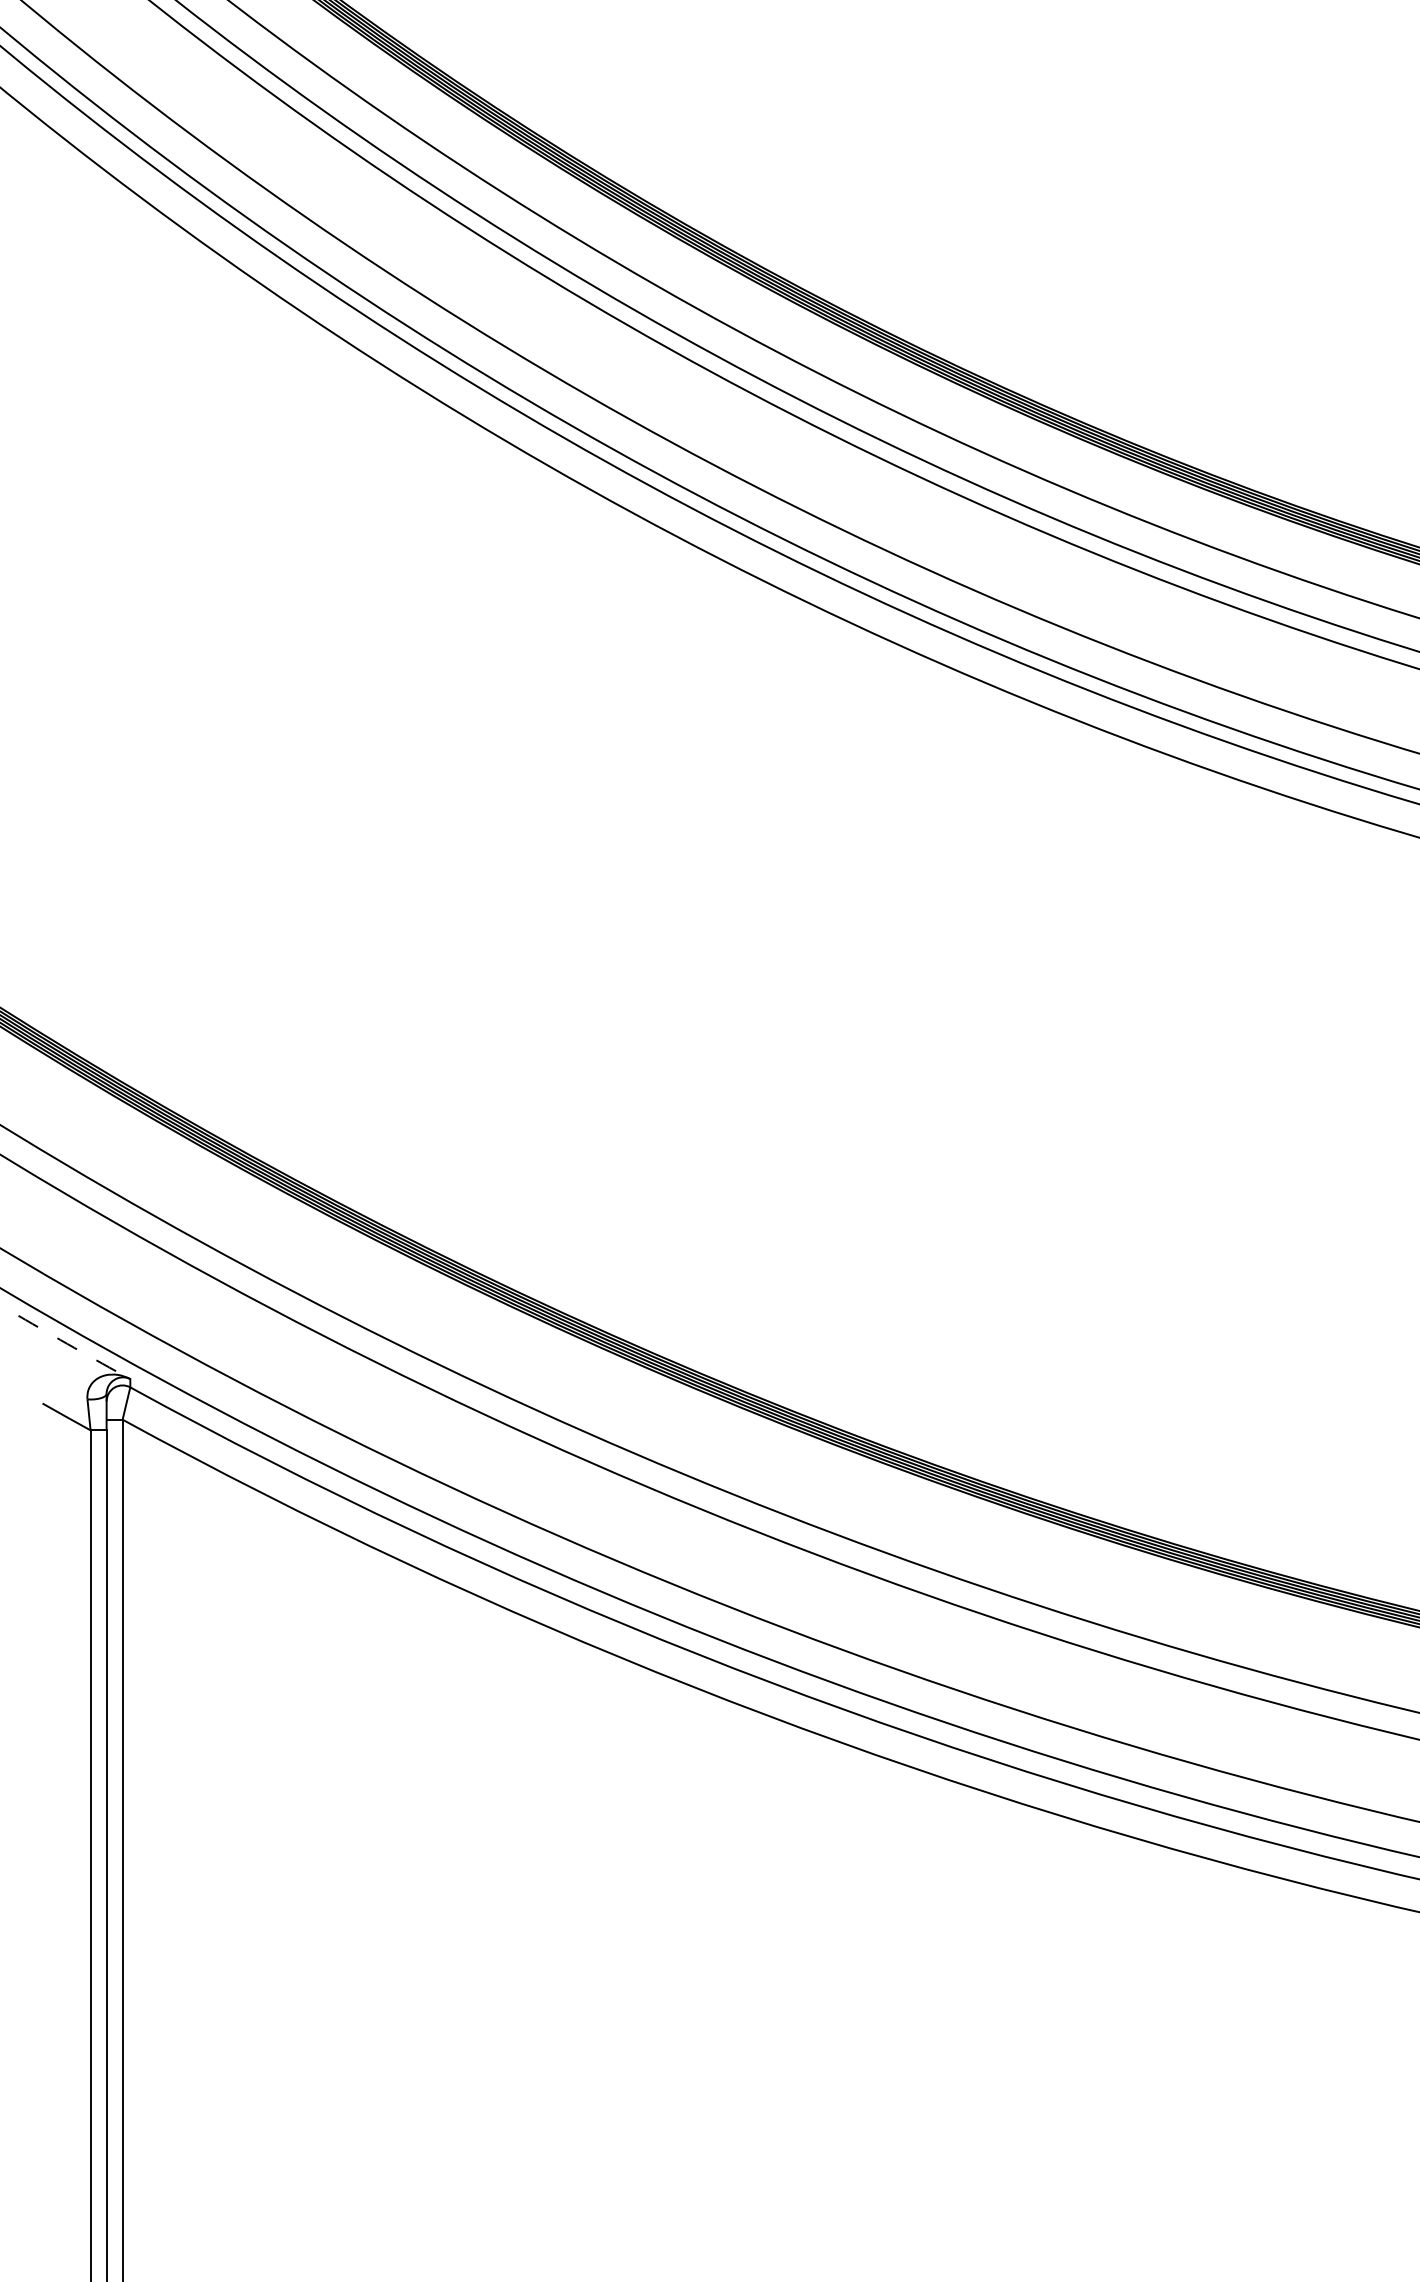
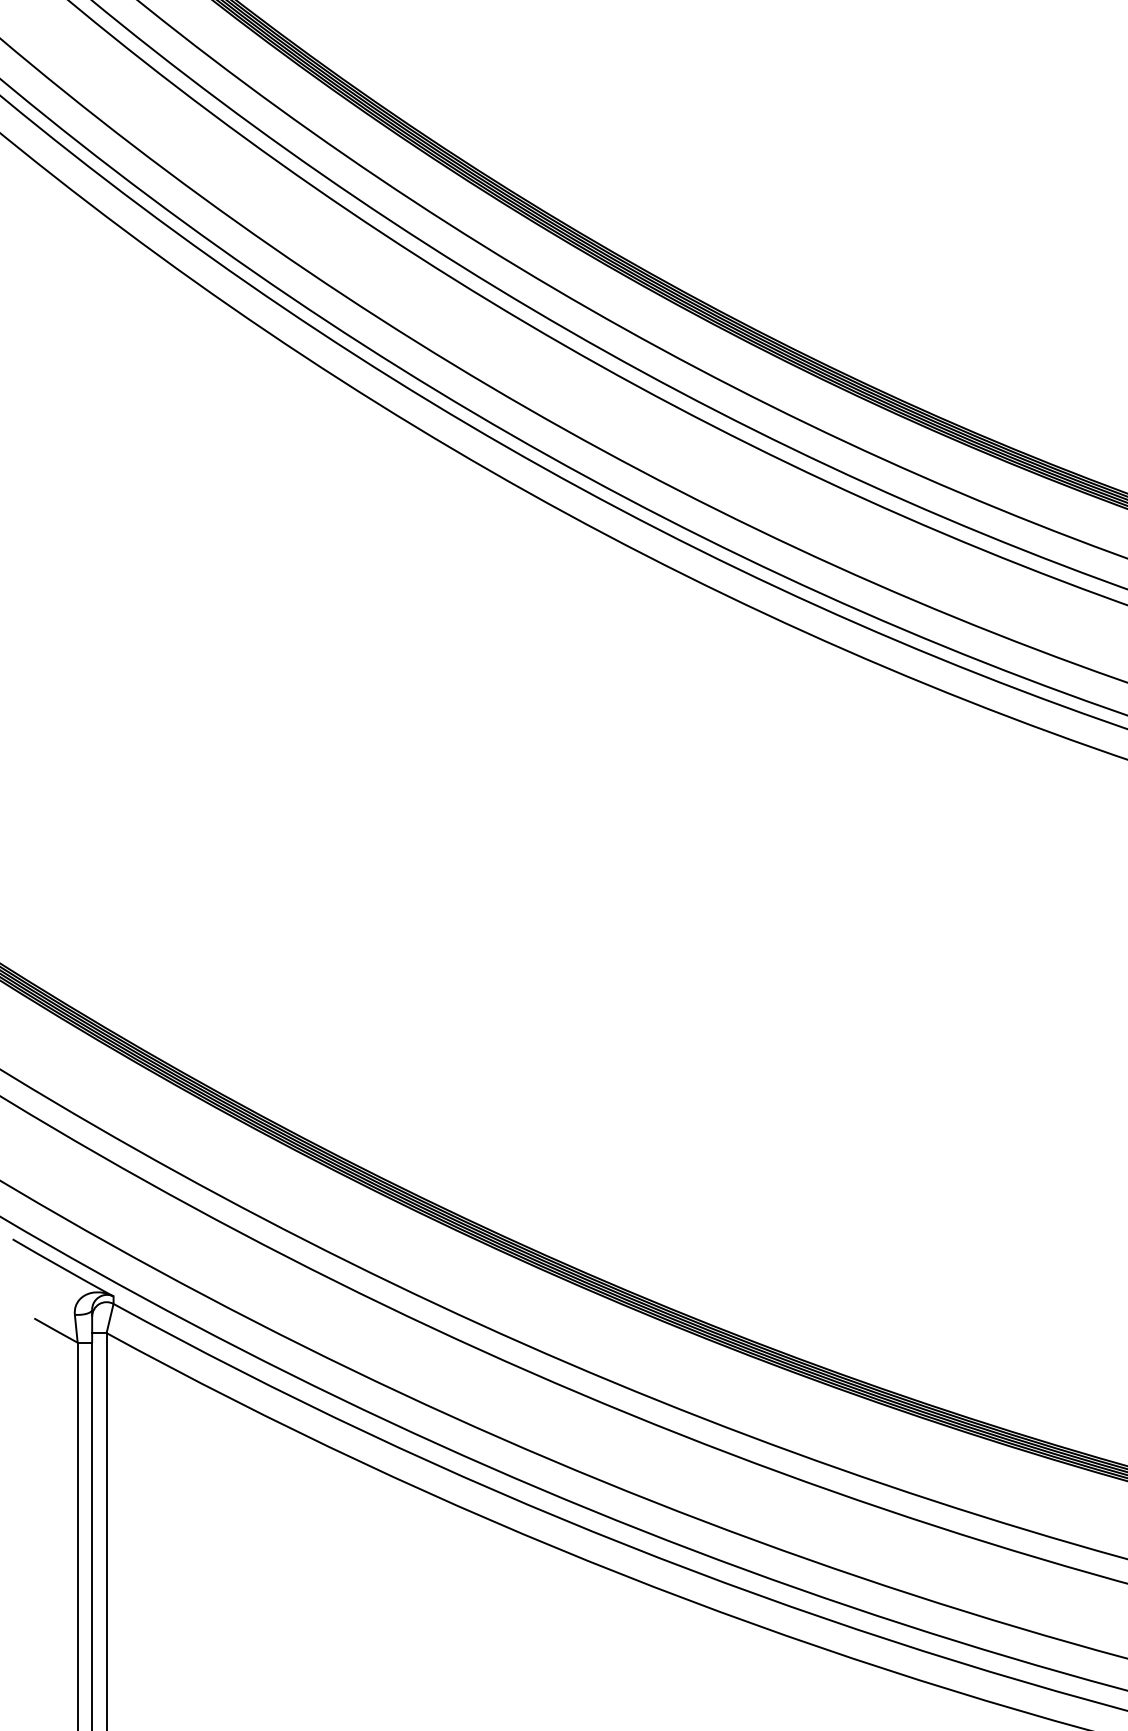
arc: (74, 1347) -> (63, 1267), dashed -> solid

